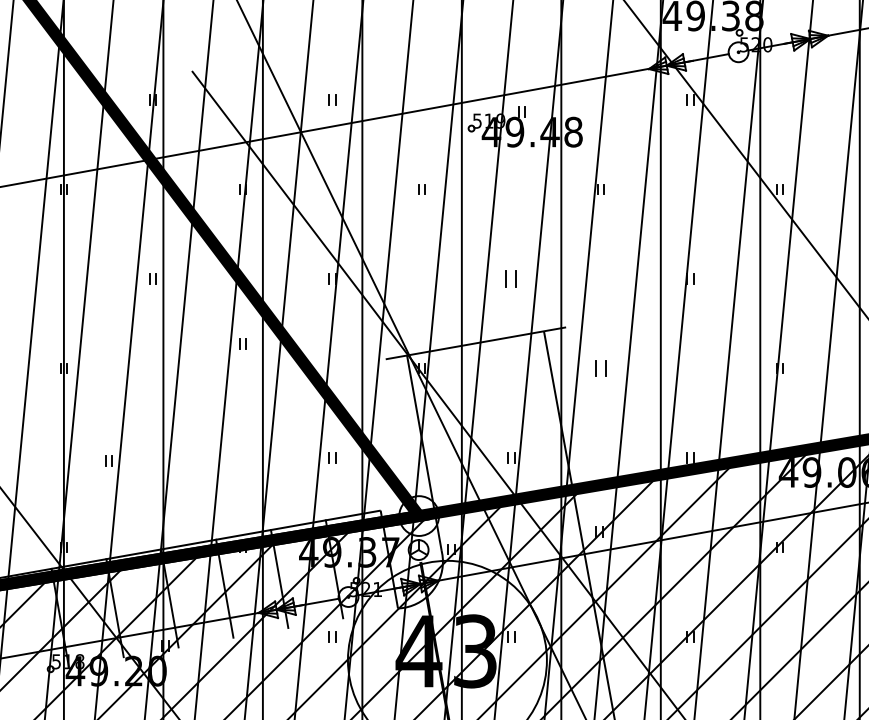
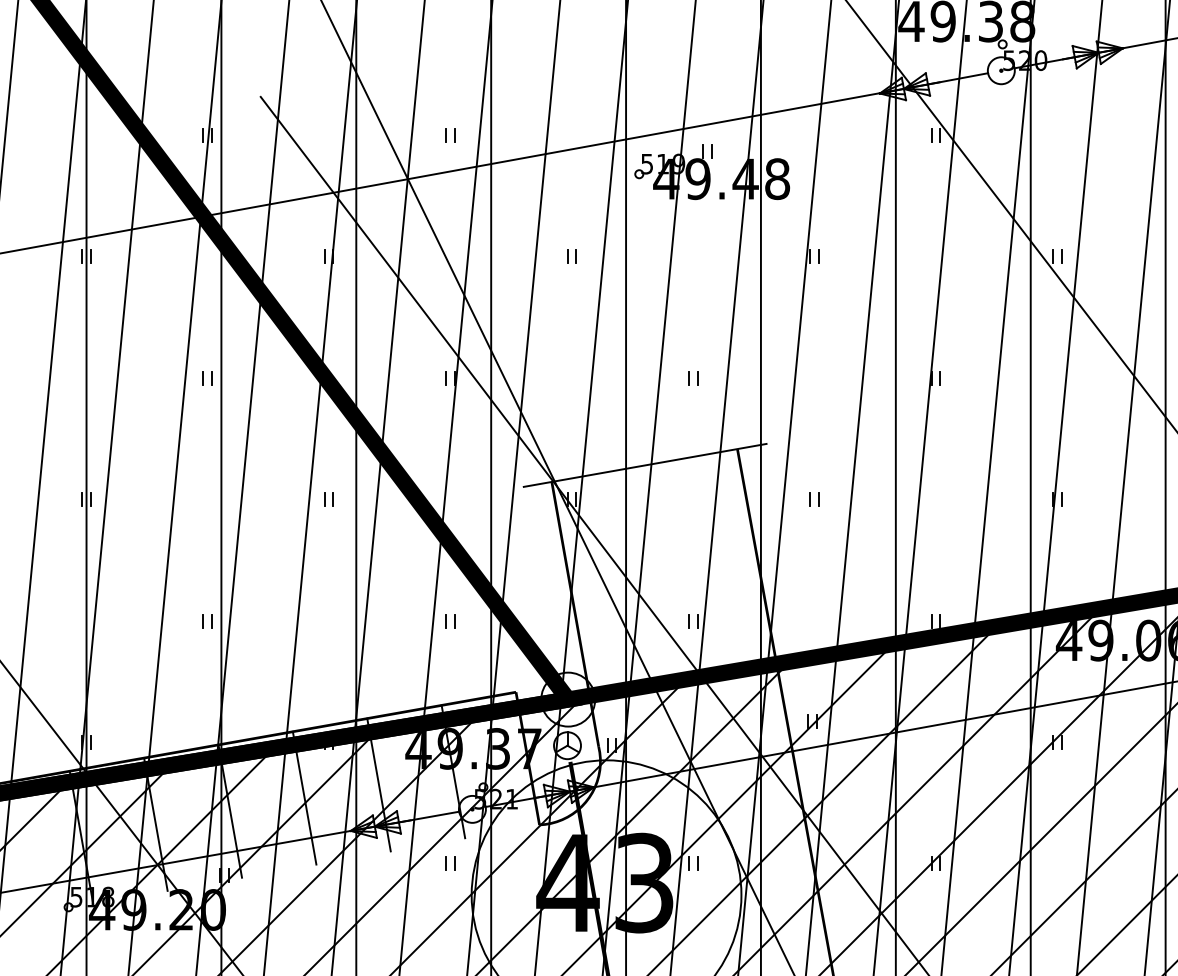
part: (511, 279) -> (693, 378), size x0.62
part: (242, 344) -> (328, 499), moved
part: (600, 368) -> (814, 499), size x0.62
part: (108, 461) -> (207, 621), moved

